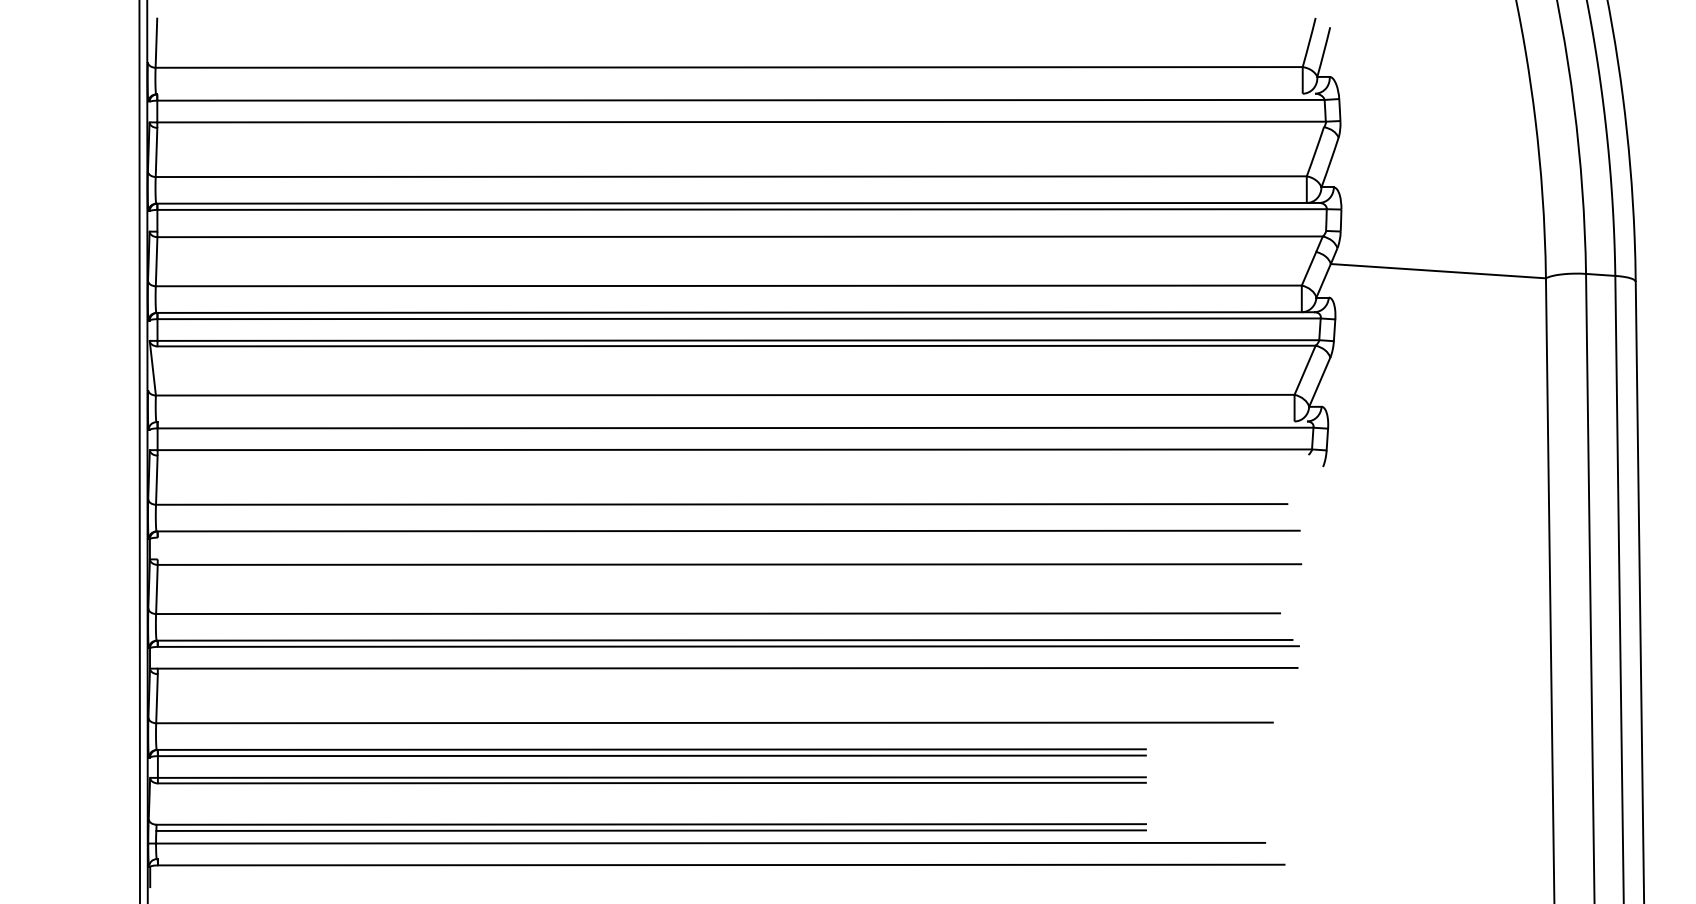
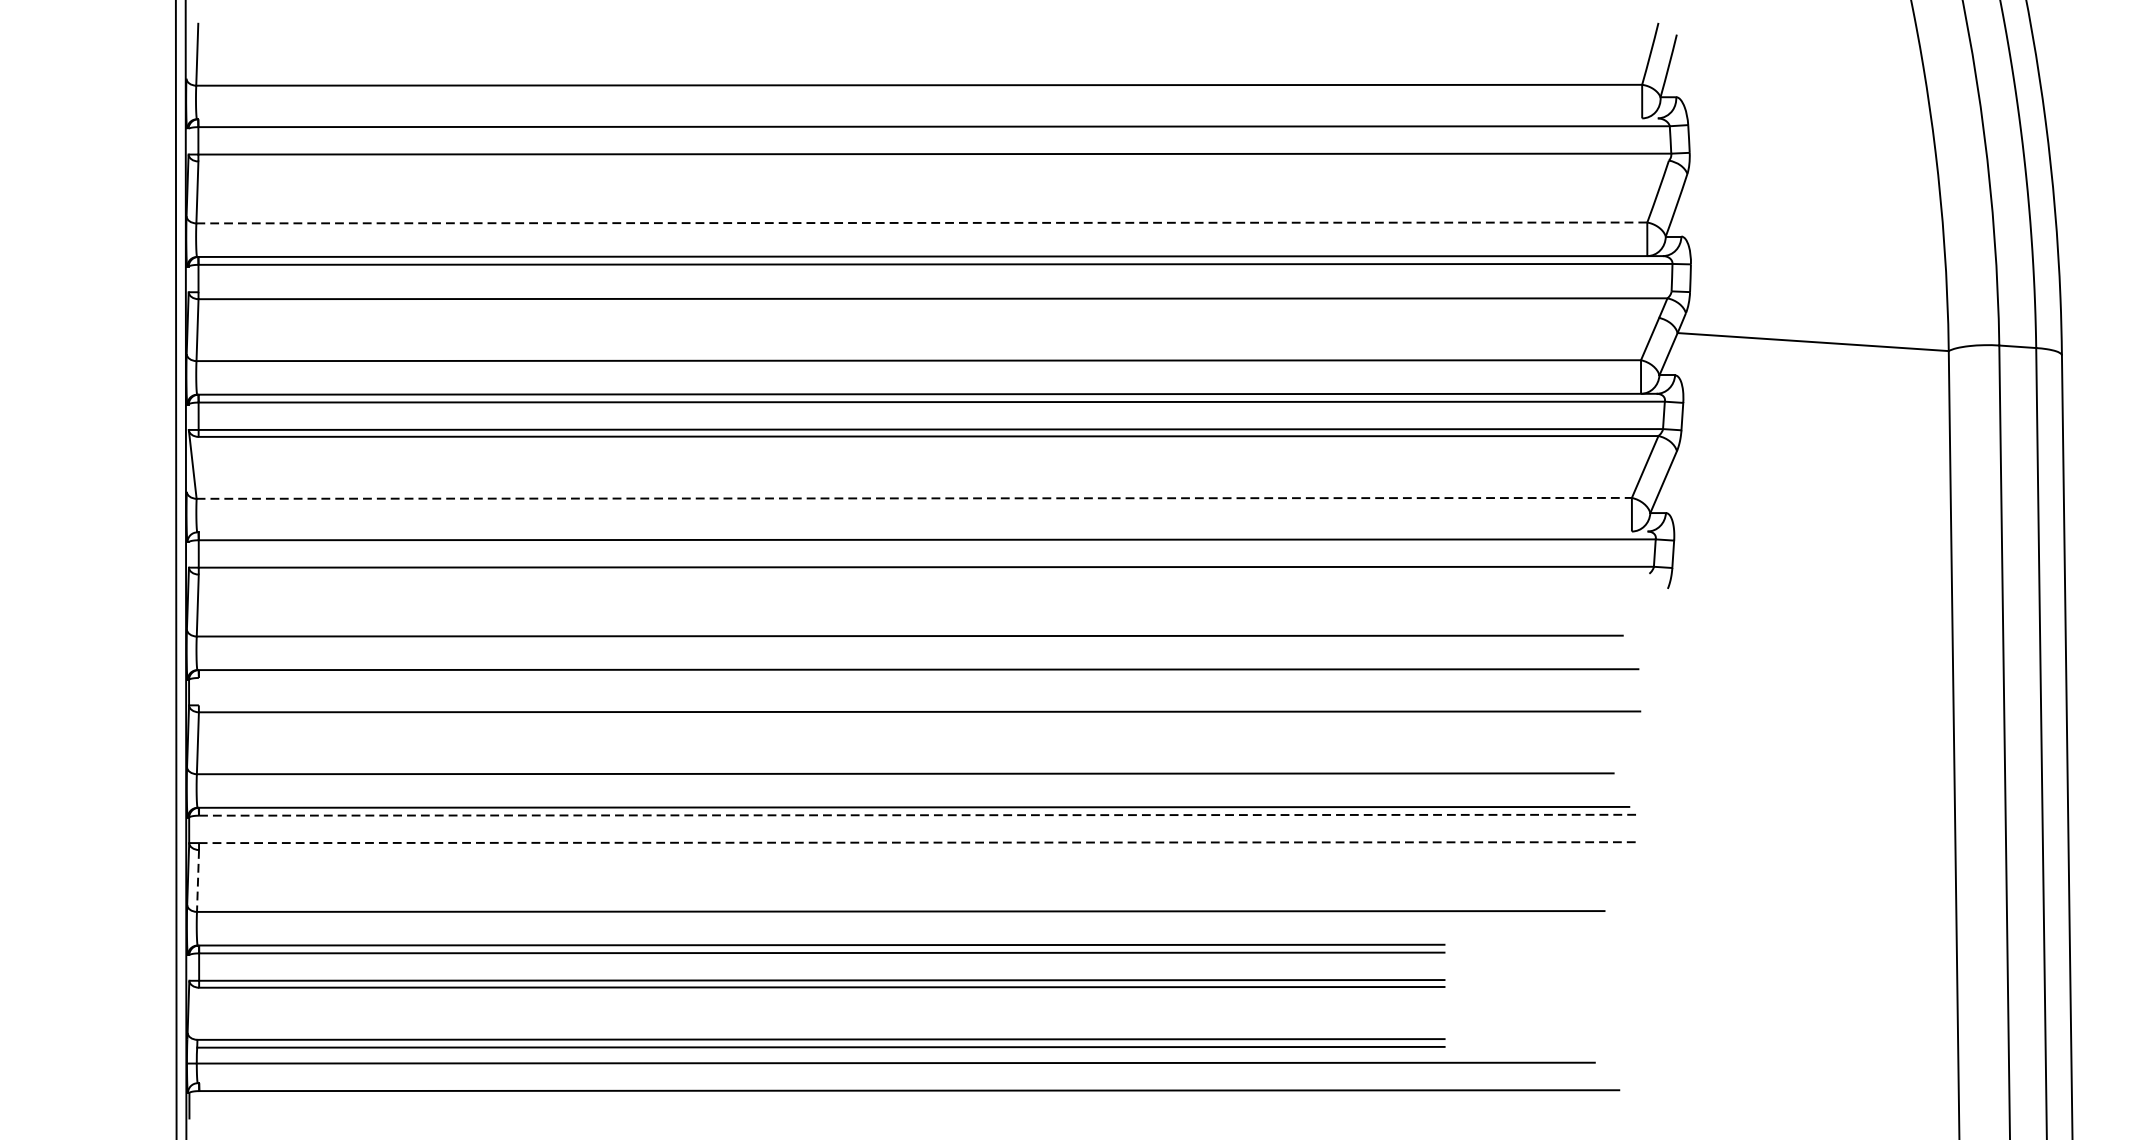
line: (731, 176) -> (922, 222), solid -> dashed
line: (725, 395) -> (914, 498), solid -> dashed
line: (728, 646) -> (918, 815), solid -> dashed
line: (727, 668) -> (917, 842), solid -> dashed
line: (157, 698) -> (198, 880), solid -> dashed

